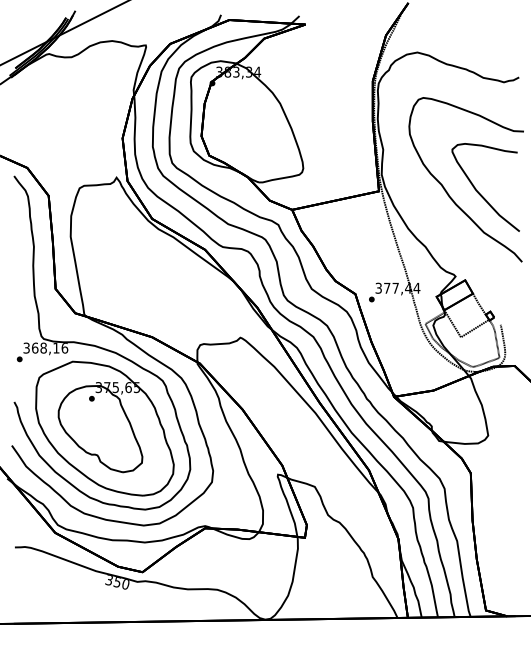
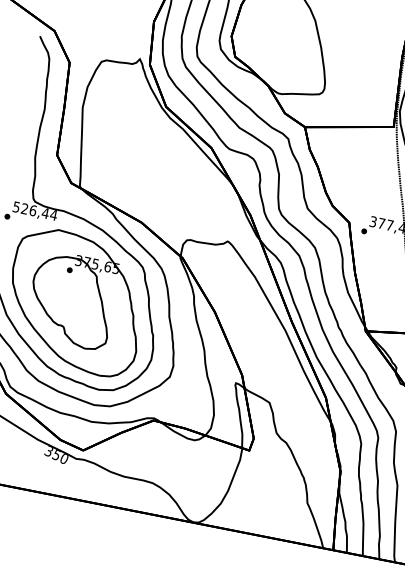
text: (45, 347) -> (35, 210), 368,16 -> 526,44

